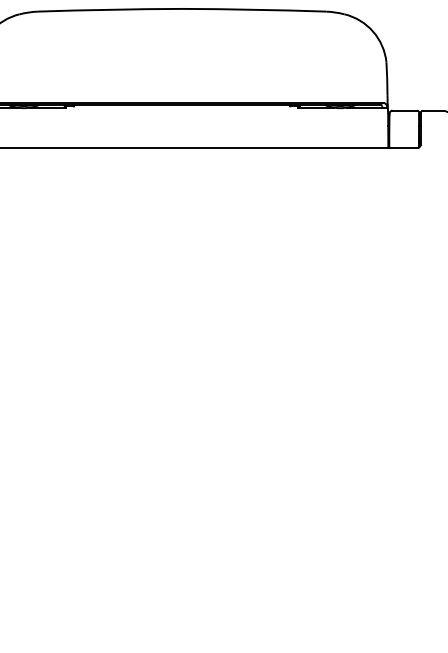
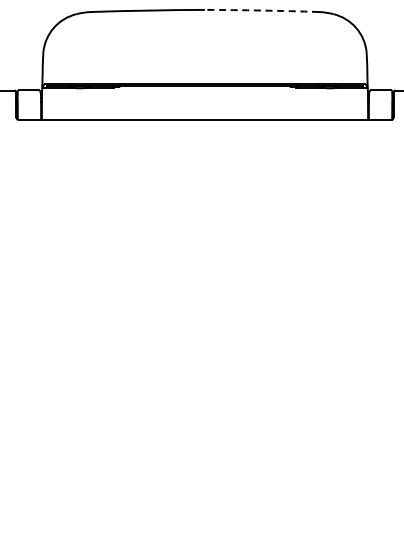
arc: (254, 9) -> (262, 10), solid -> dashed

